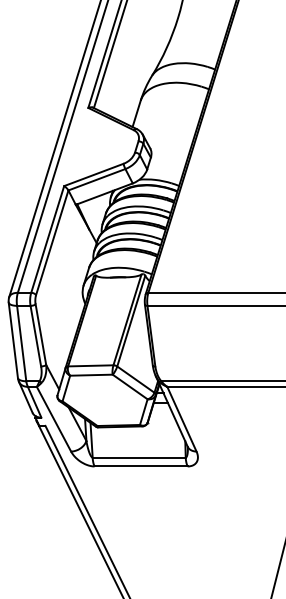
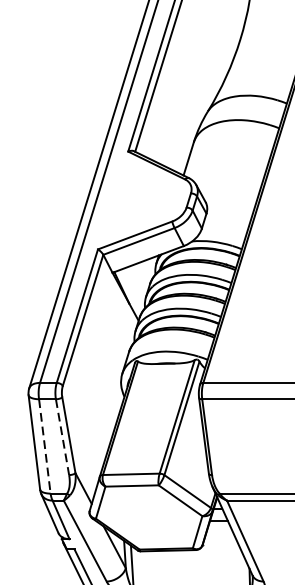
line: (35, 336) -> (62, 437), solid -> dashed
line: (21, 343) -> (44, 446), solid -> dashed

